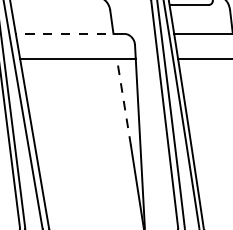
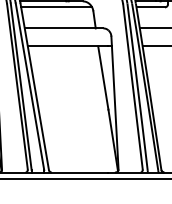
line: (59, 5) -> (56, 7), added
line: (69, 34) -> (63, 28), dashed -> solid
line: (124, 101) -> (103, 77), dashed -> solid

